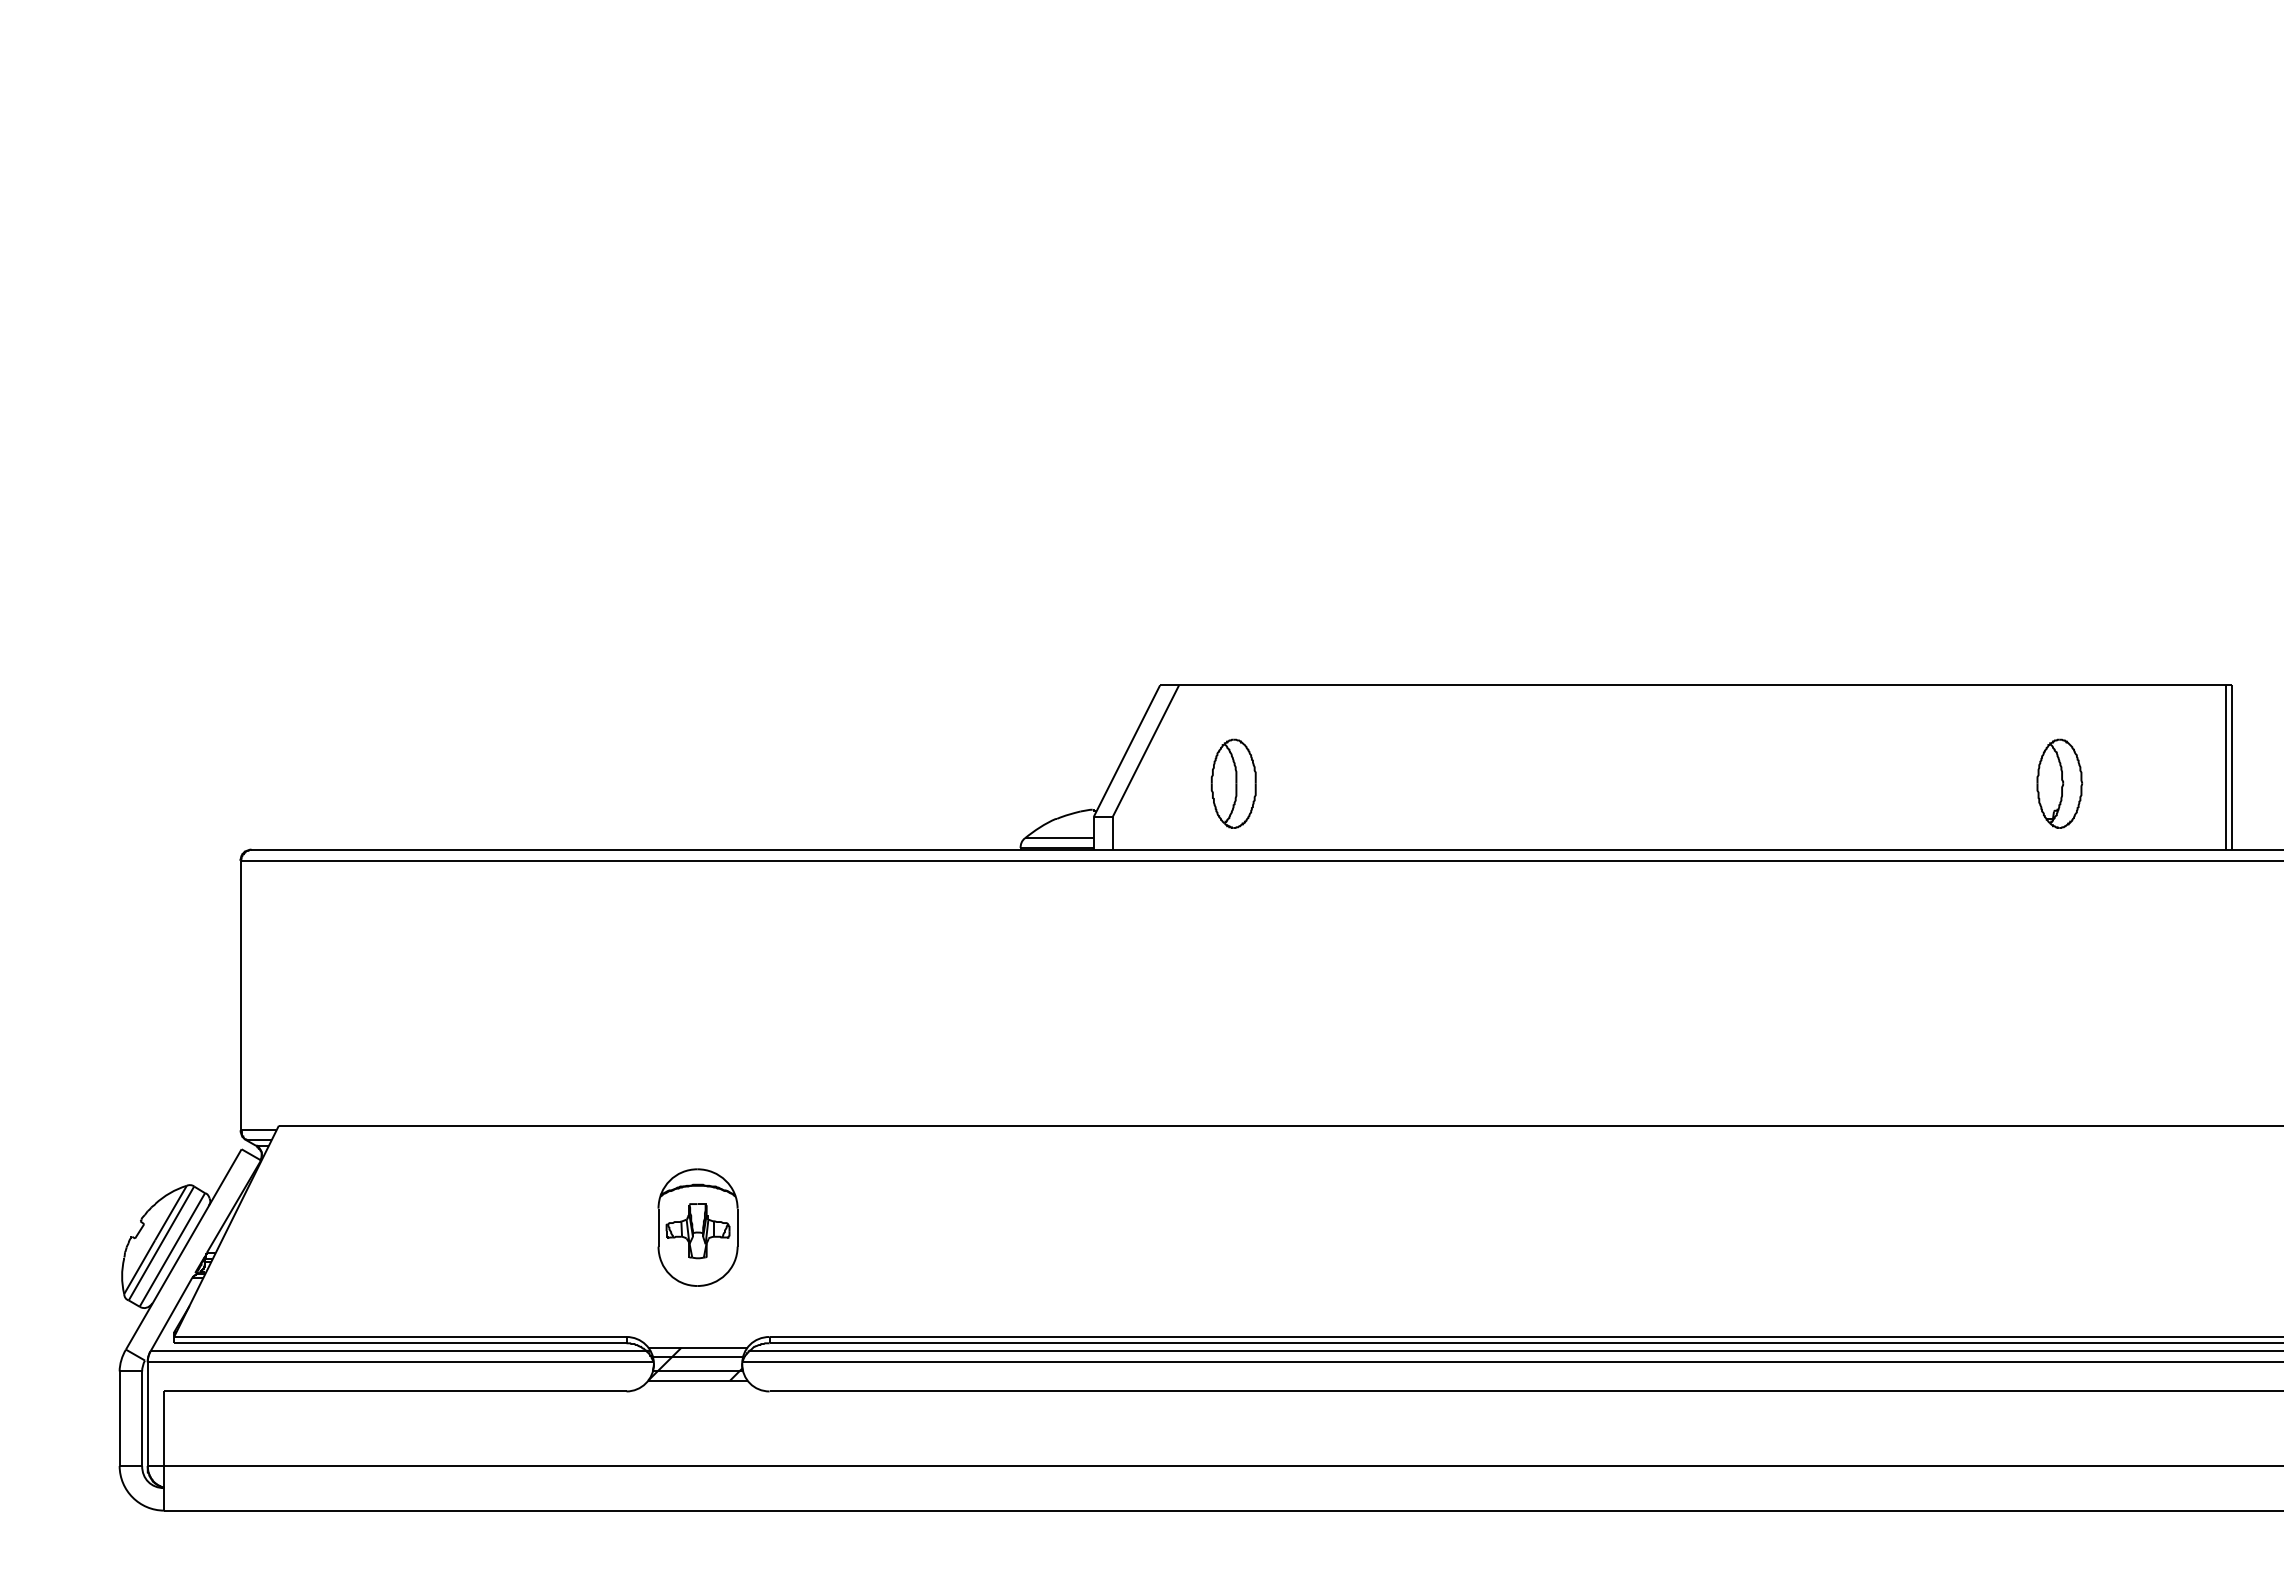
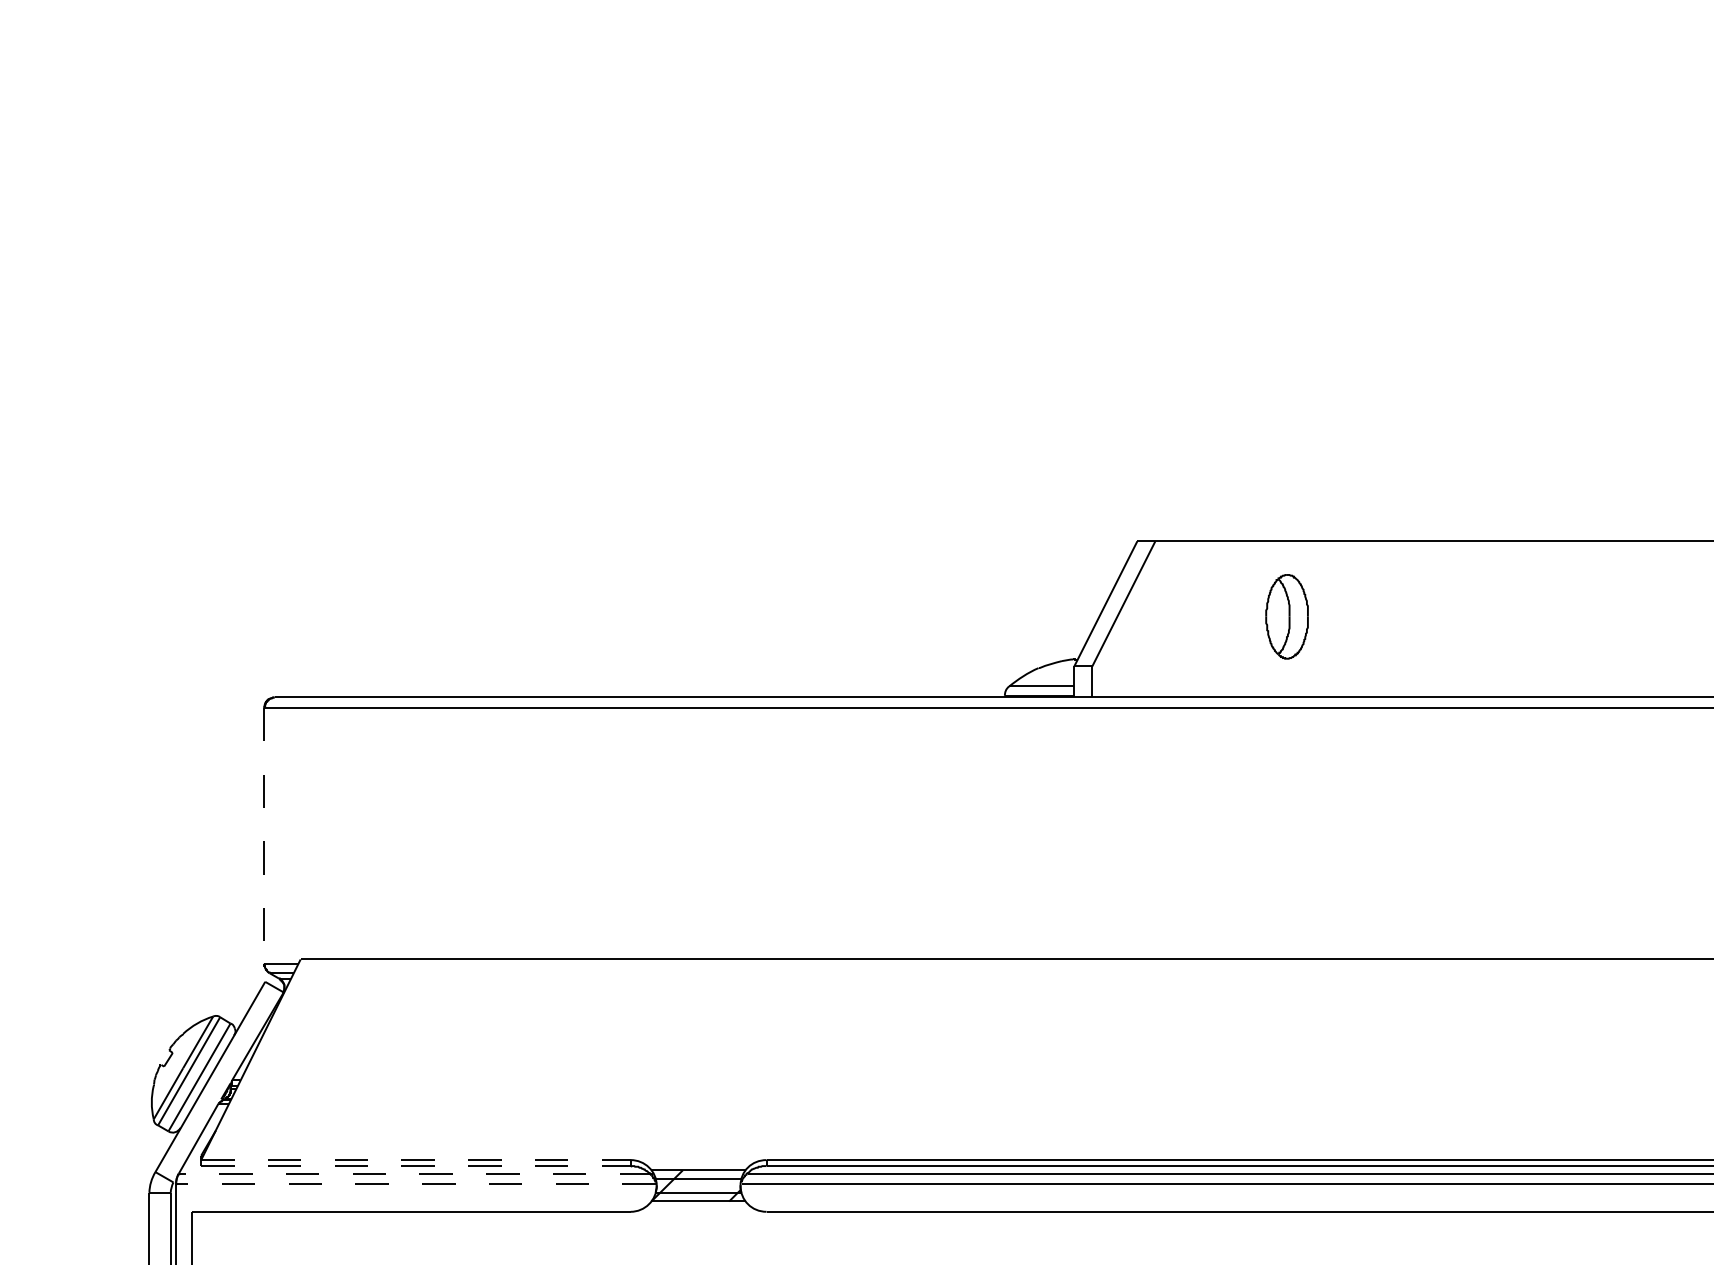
part: (1233, 783) -> (1286, 616), moved
line: (240, 996) -> (264, 836), solid -> dashed
part: (697, 1227) -> (698, 1056), removed
line: (400, 1336) -> (416, 1159), solid -> dashed
line: (400, 1343) -> (416, 1166), solid -> dashed
line: (399, 1351) -> (415, 1173), solid -> dashed
line: (399, 1362) -> (415, 1184), solid -> dashed

